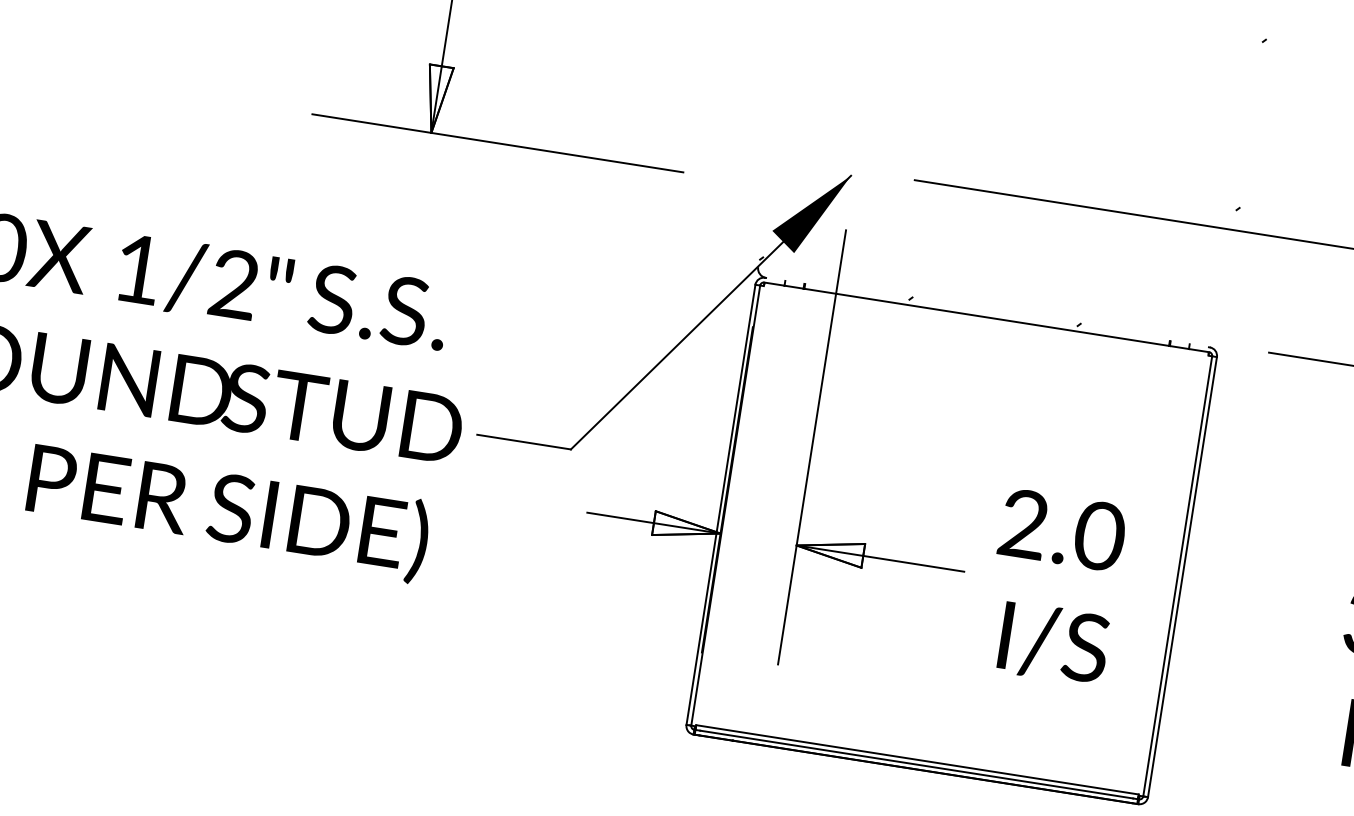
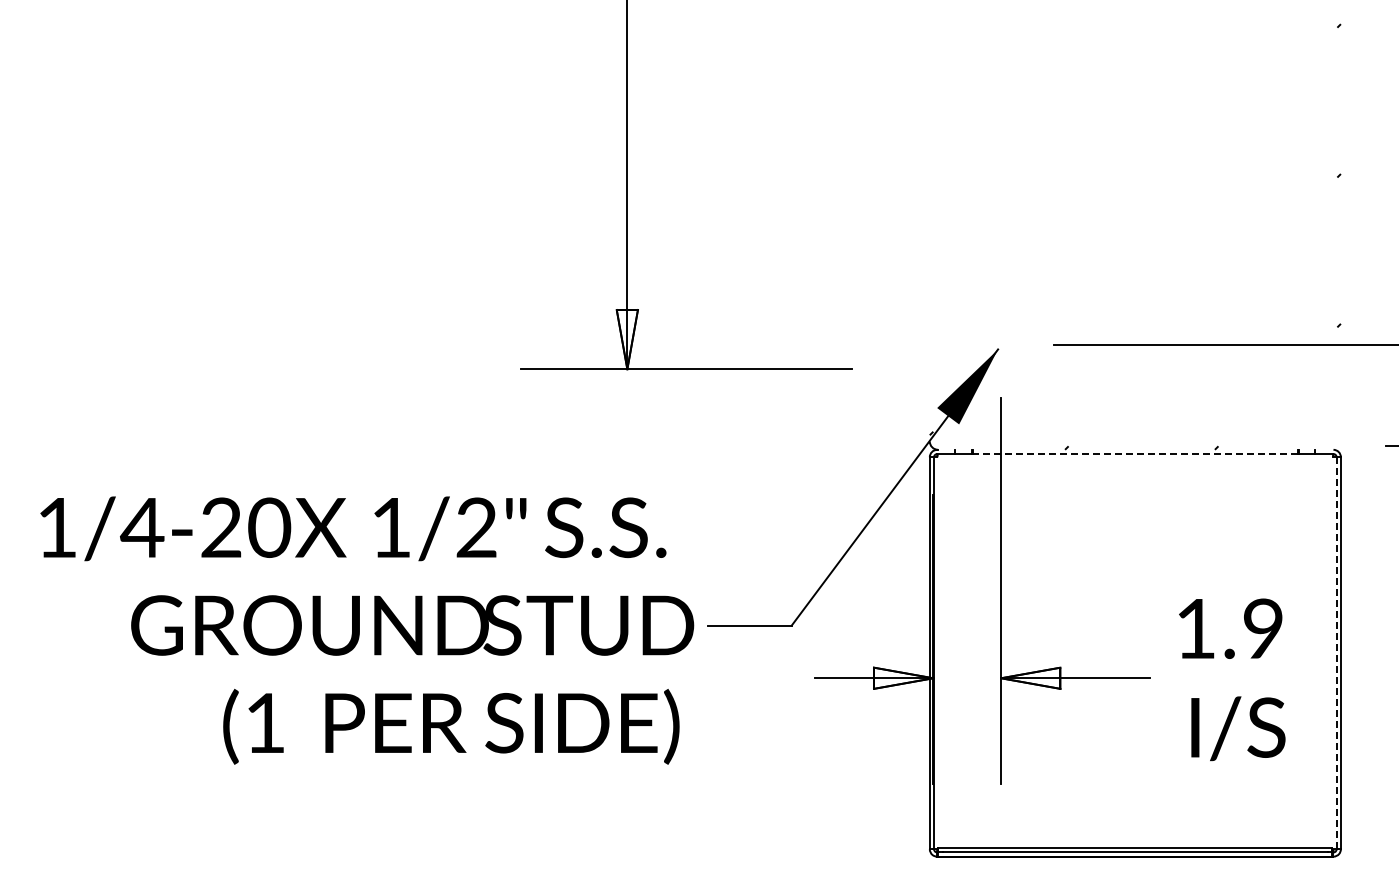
line: (985, 317) -> (1134, 454), solid -> dashed
text: (1061, 529) -> (1229, 628), 2.0 -> 1.9
line: (1177, 575) -> (1336, 652), solid -> dashed

